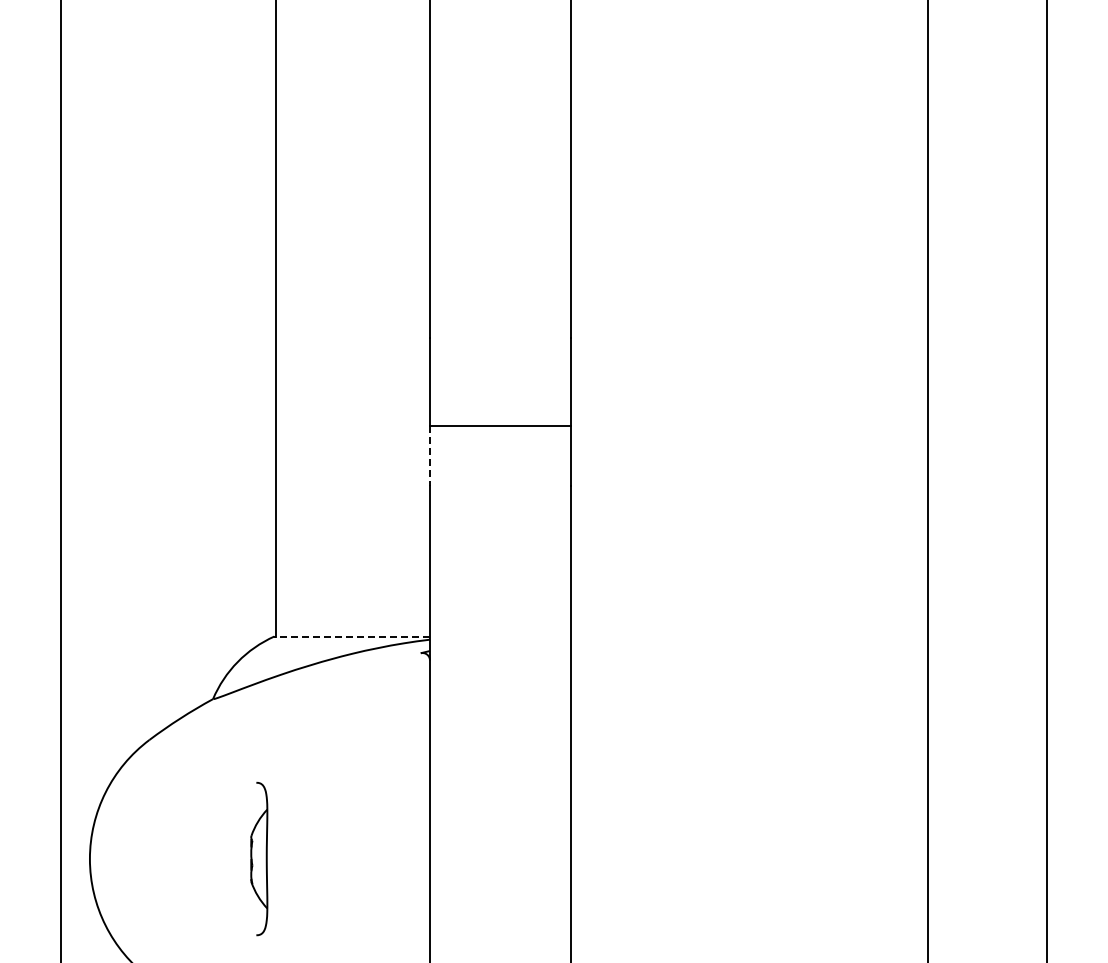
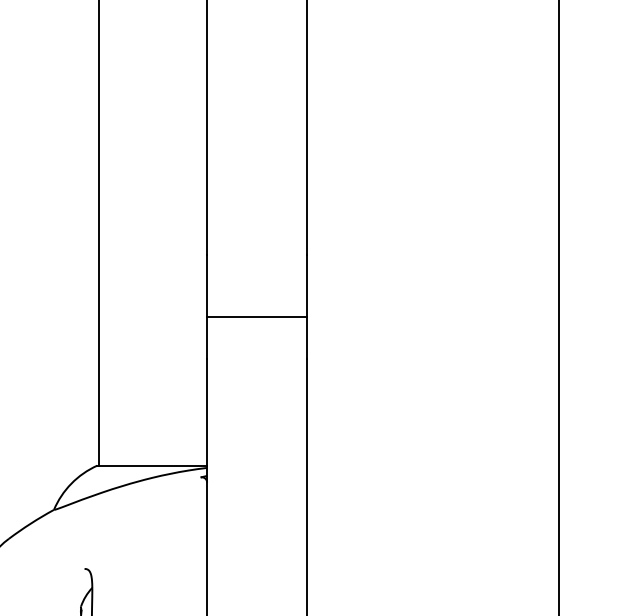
line: (429, 455) -> (206, 337), dashed -> solid
line: (352, 636) -> (152, 465), dashed -> solid

